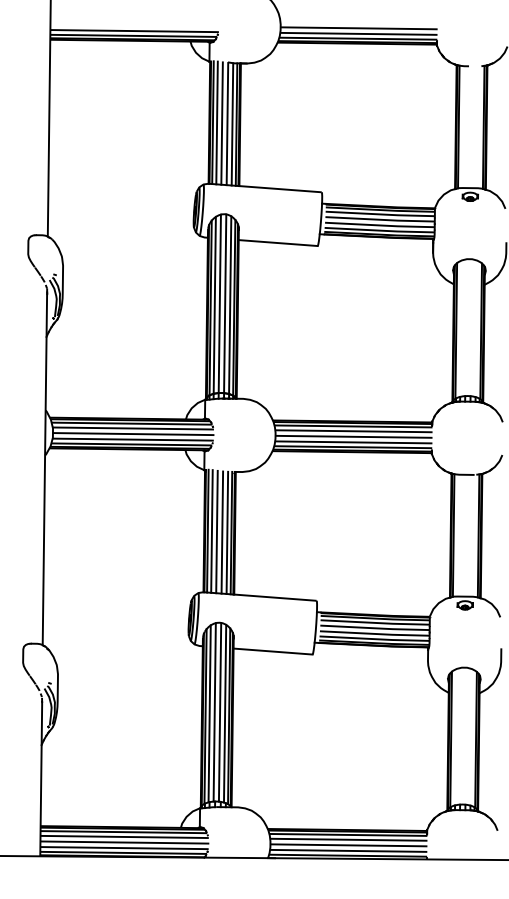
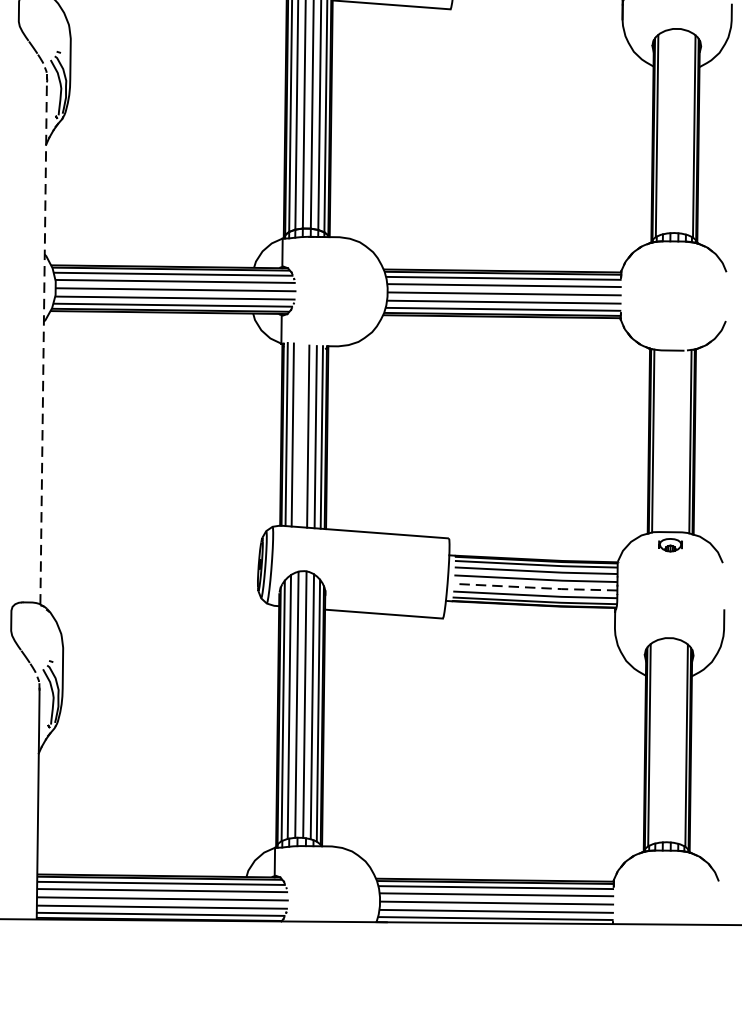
line: (44, 467) -> (43, 339), solid -> dashed
line: (216, 531) -> (299, 435), removed
line: (375, 633) -> (536, 587), solid -> dashed

